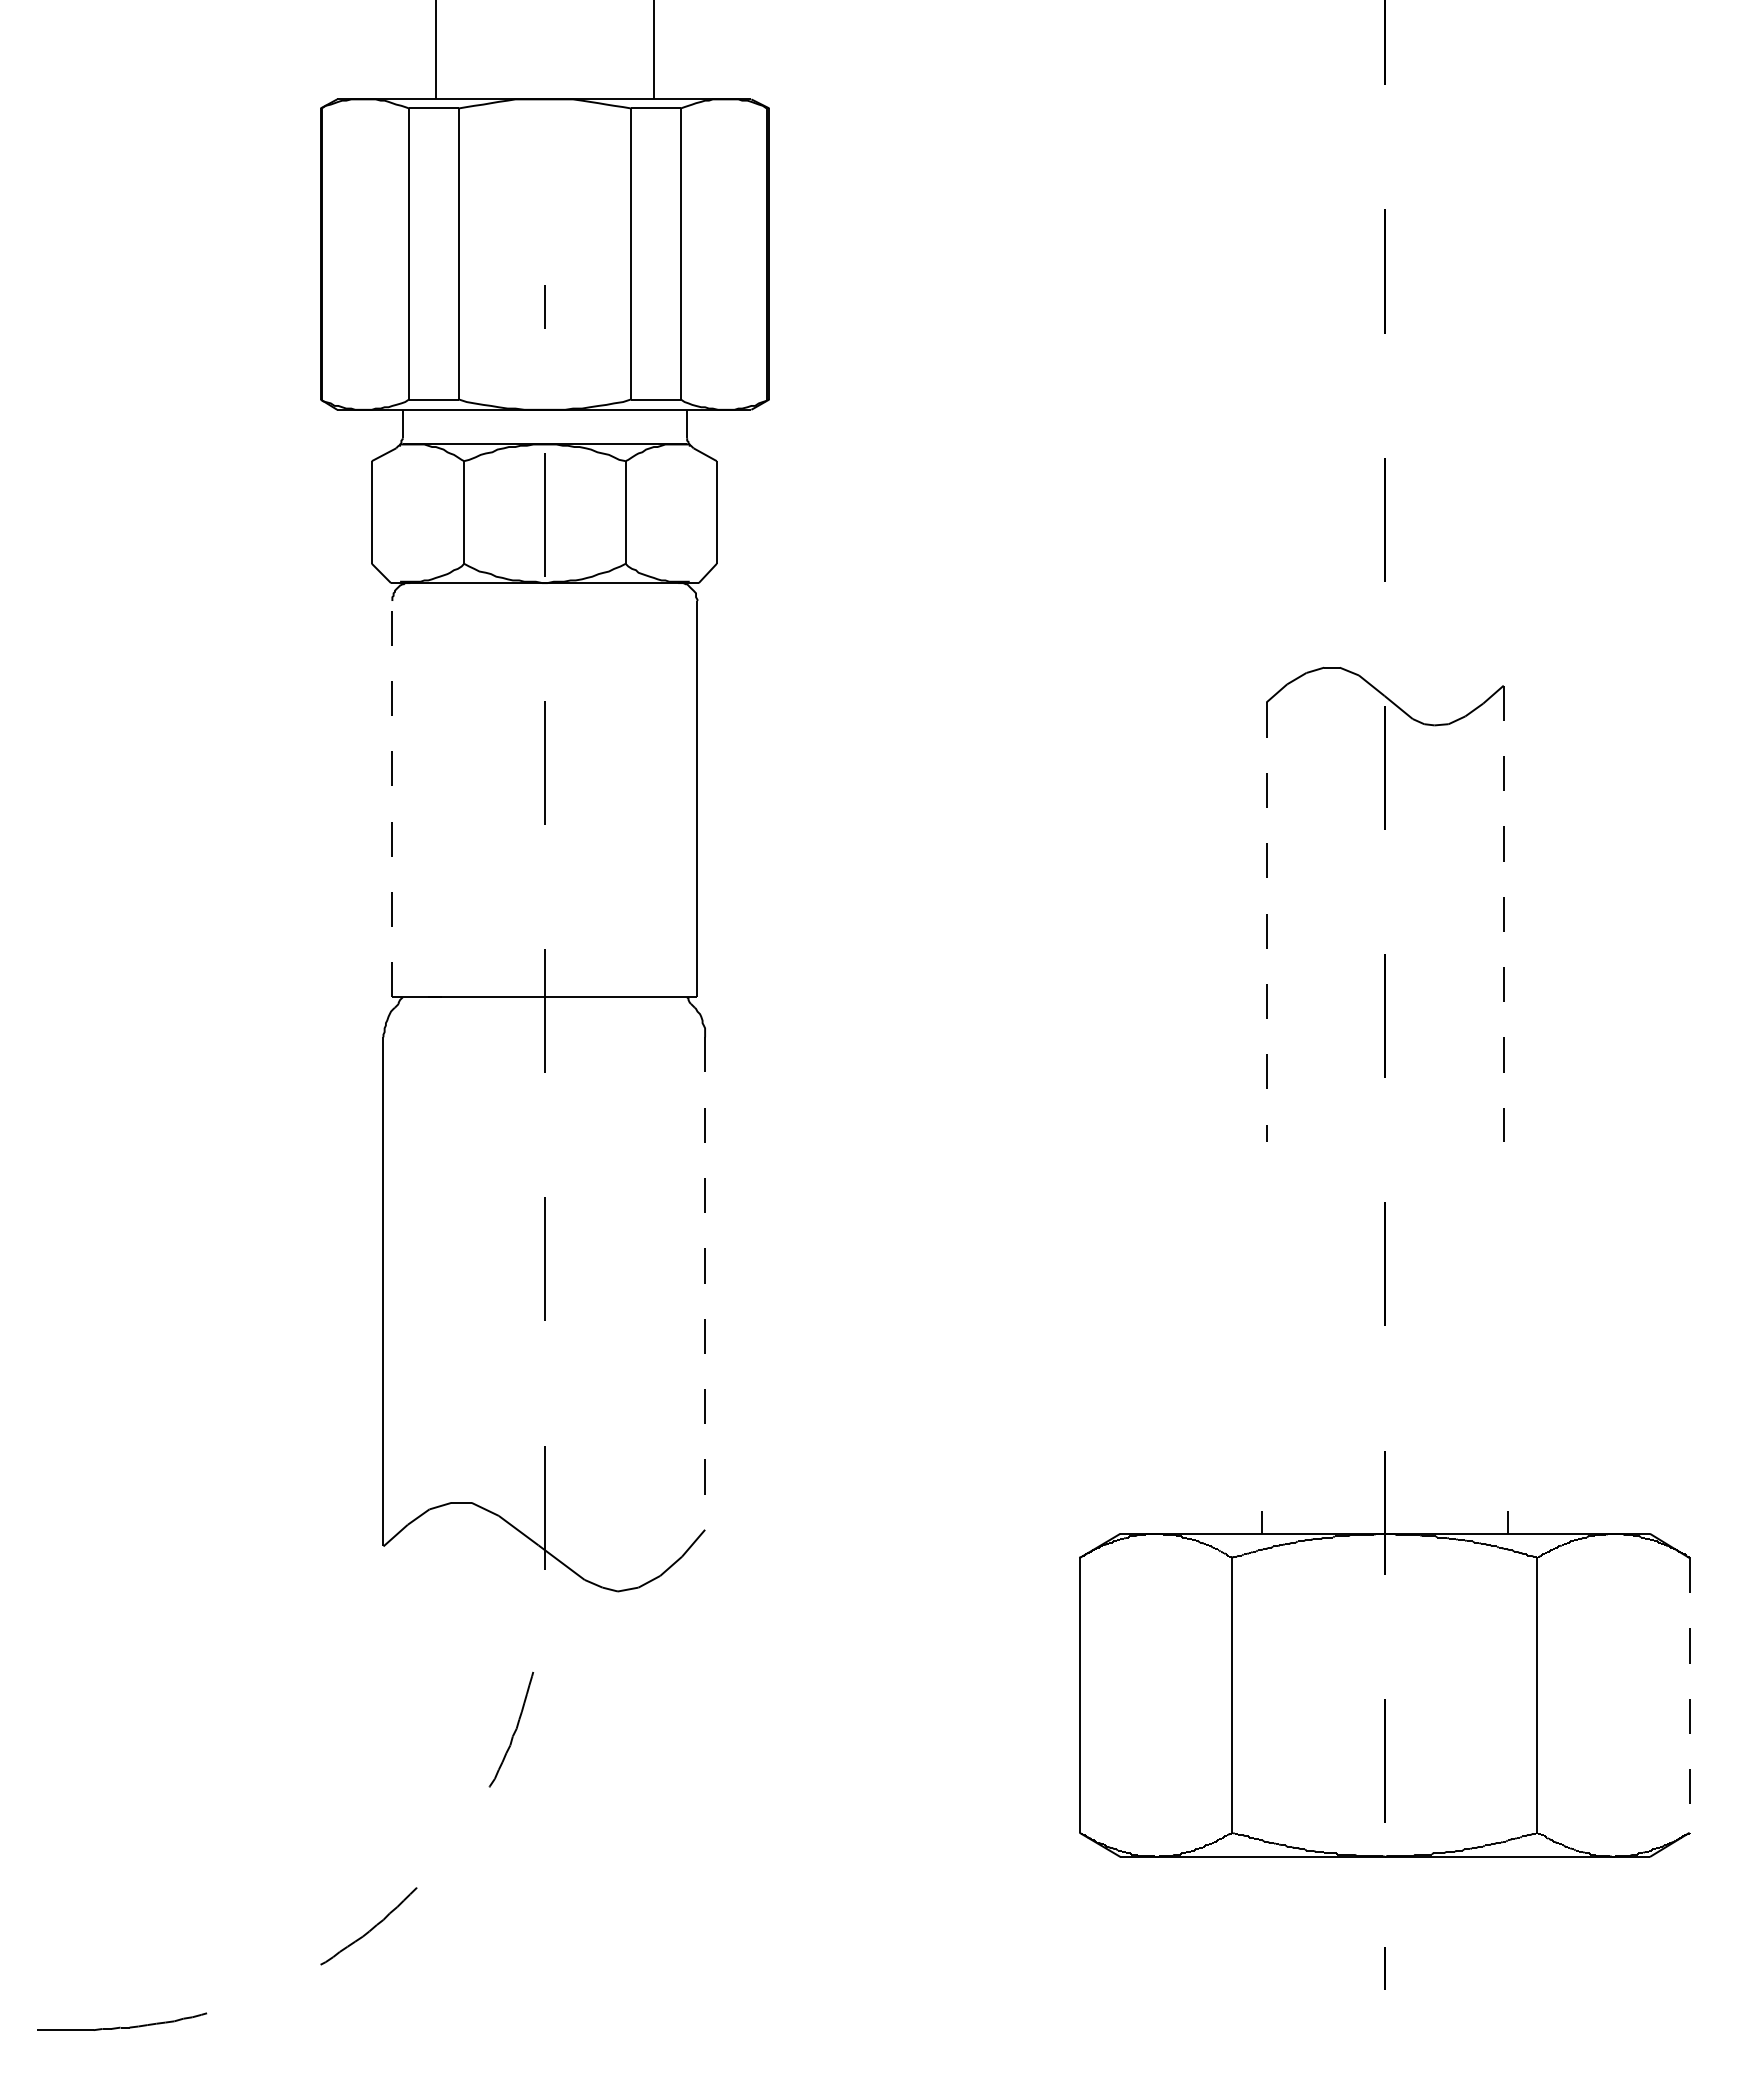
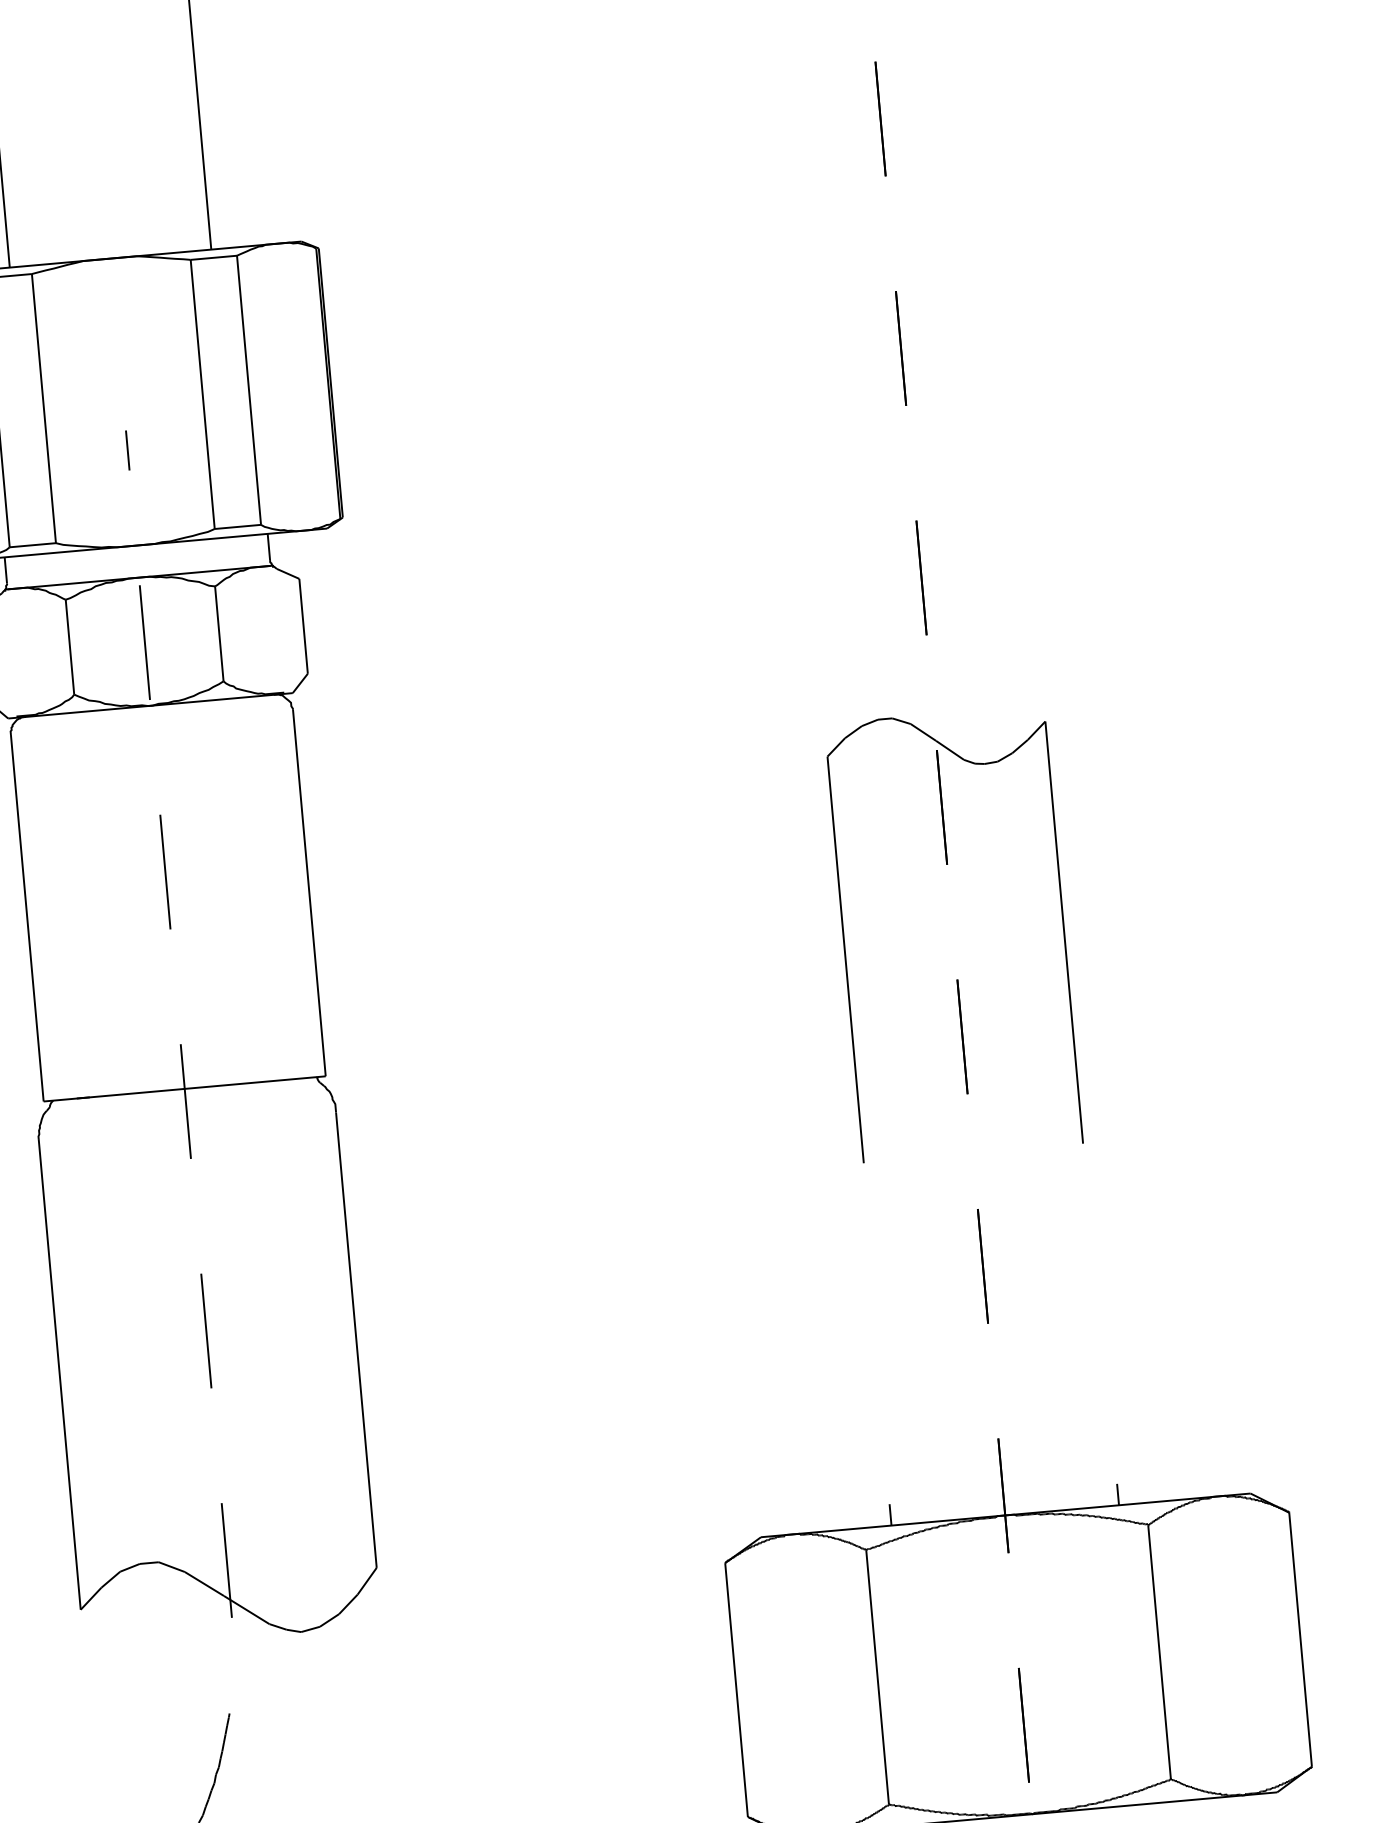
line: (392, 798) -> (27, 917), dashed -> solid
line: (1503, 914) -> (1064, 933), dashed -> solid
line: (1266, 922) -> (845, 960), dashed -> solid
line: (705, 1284) -> (356, 1341), dashed -> solid
line: (1689, 1695) -> (1300, 1639), dashed -> solid

